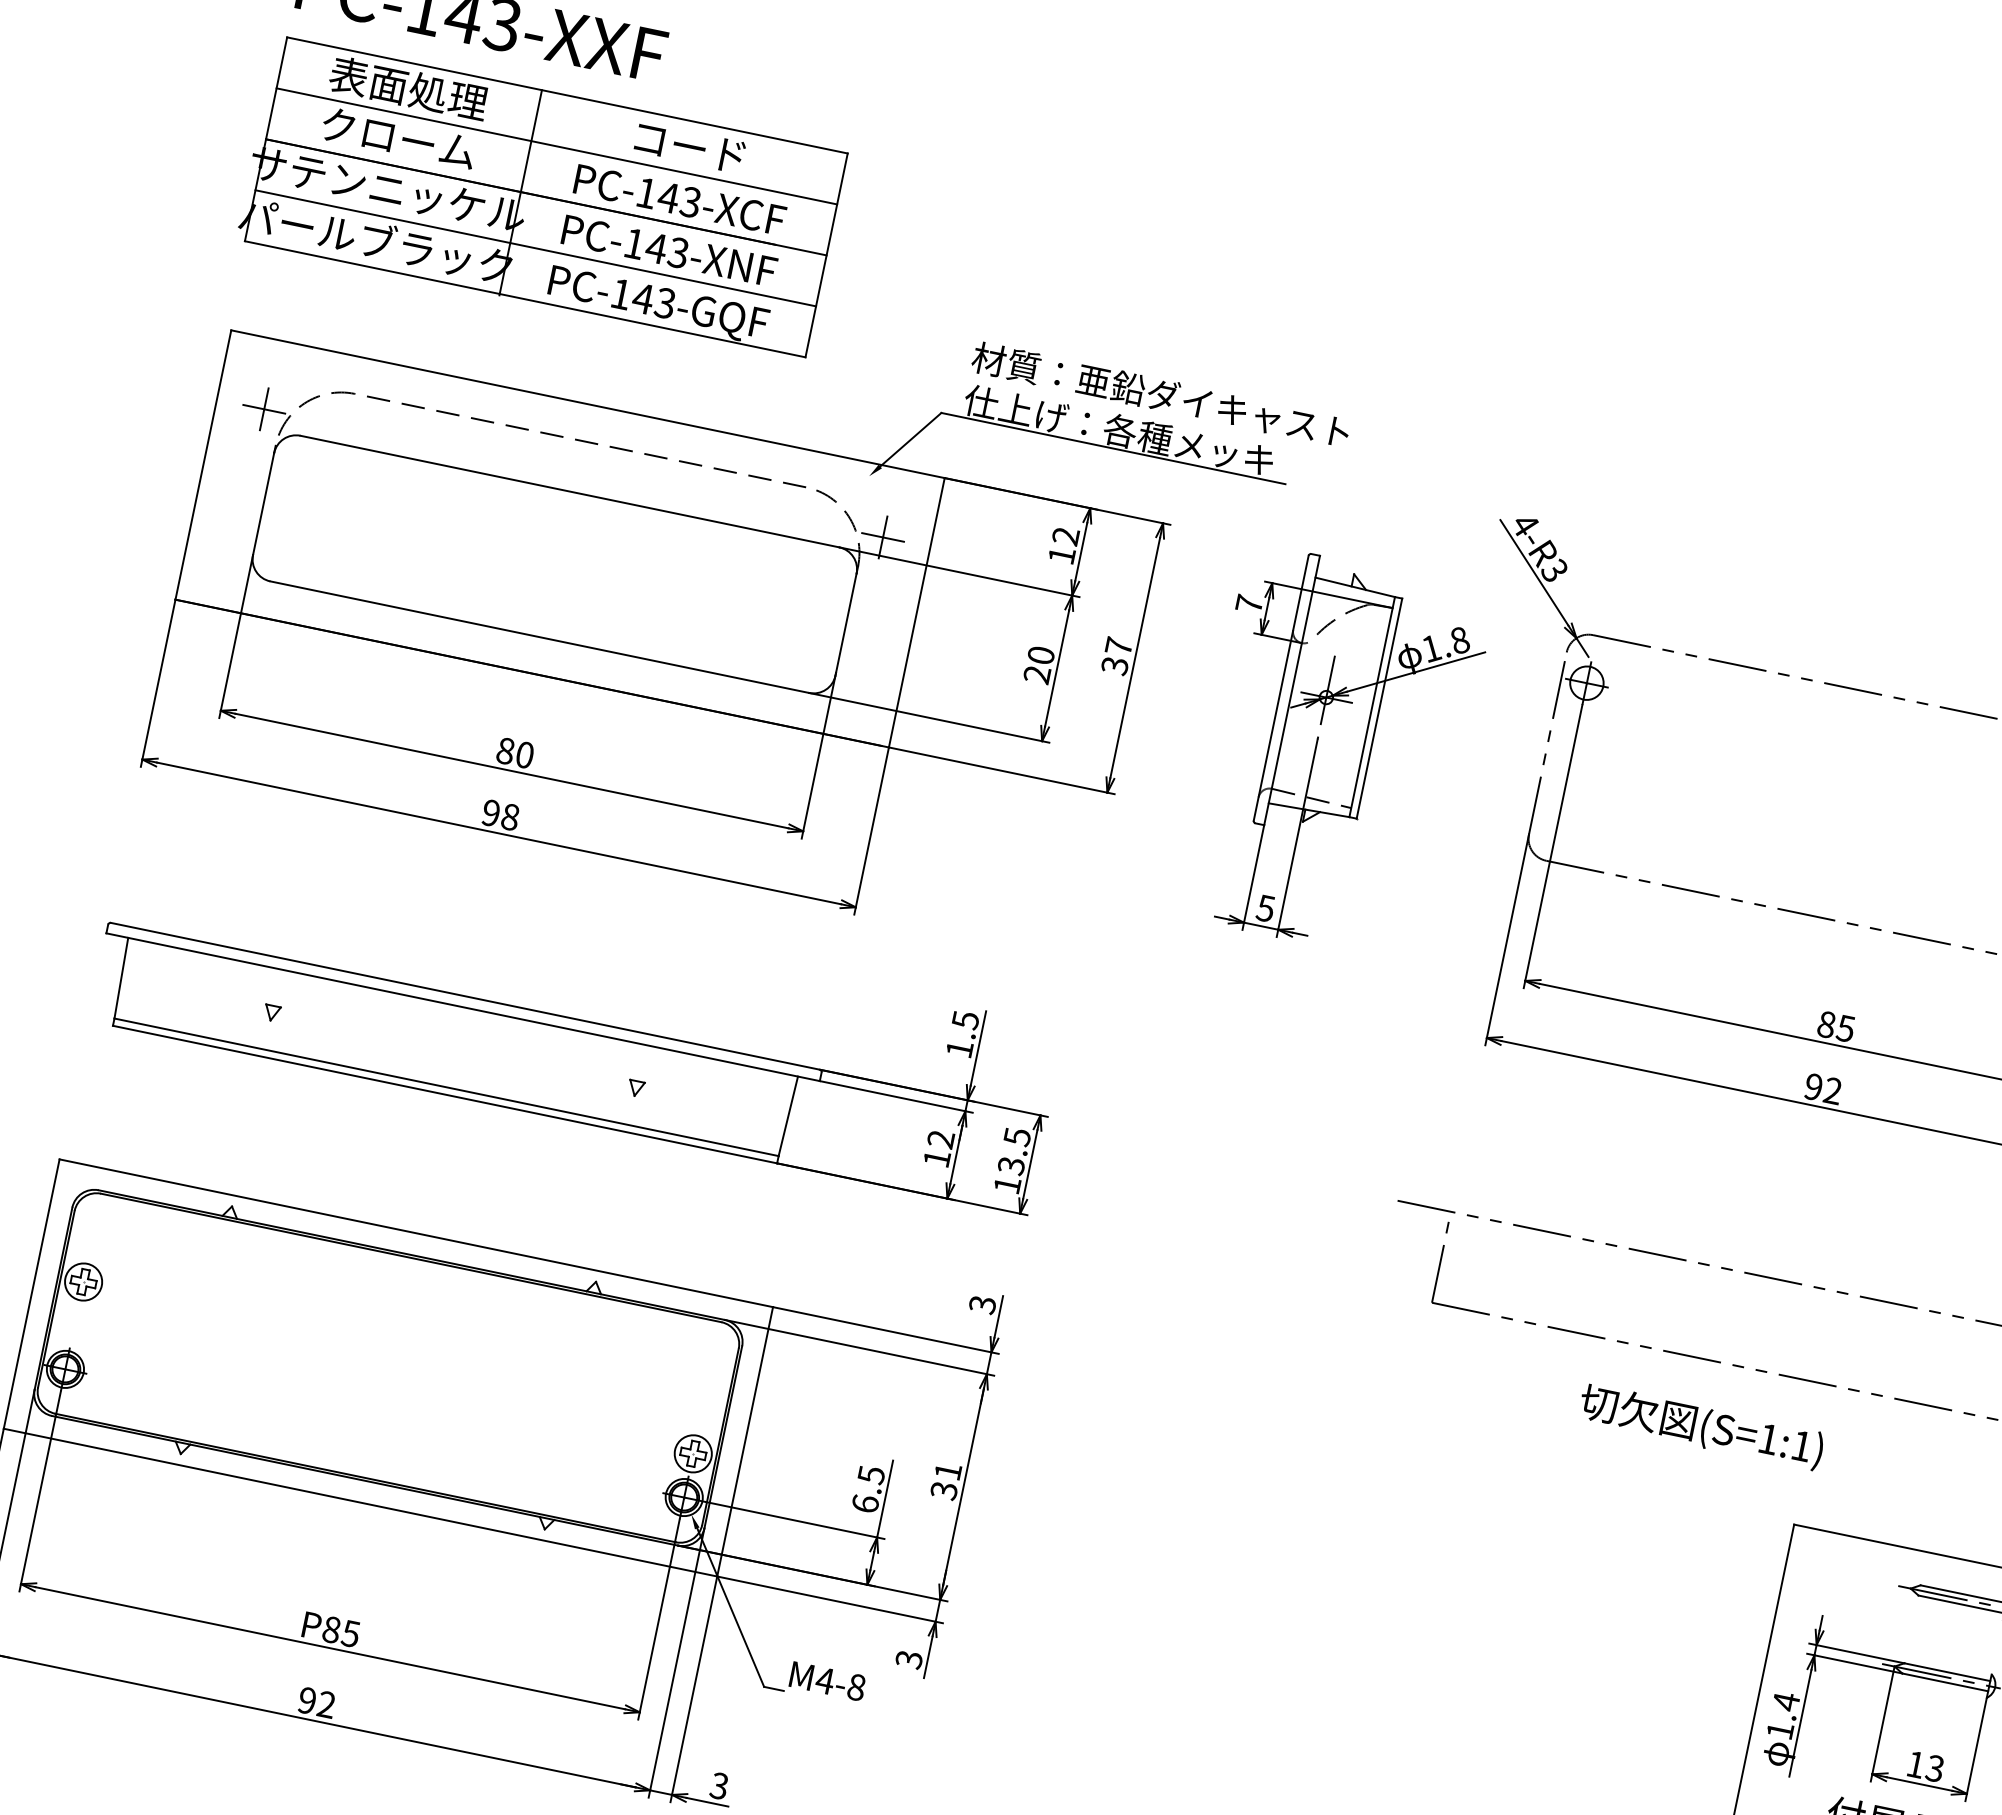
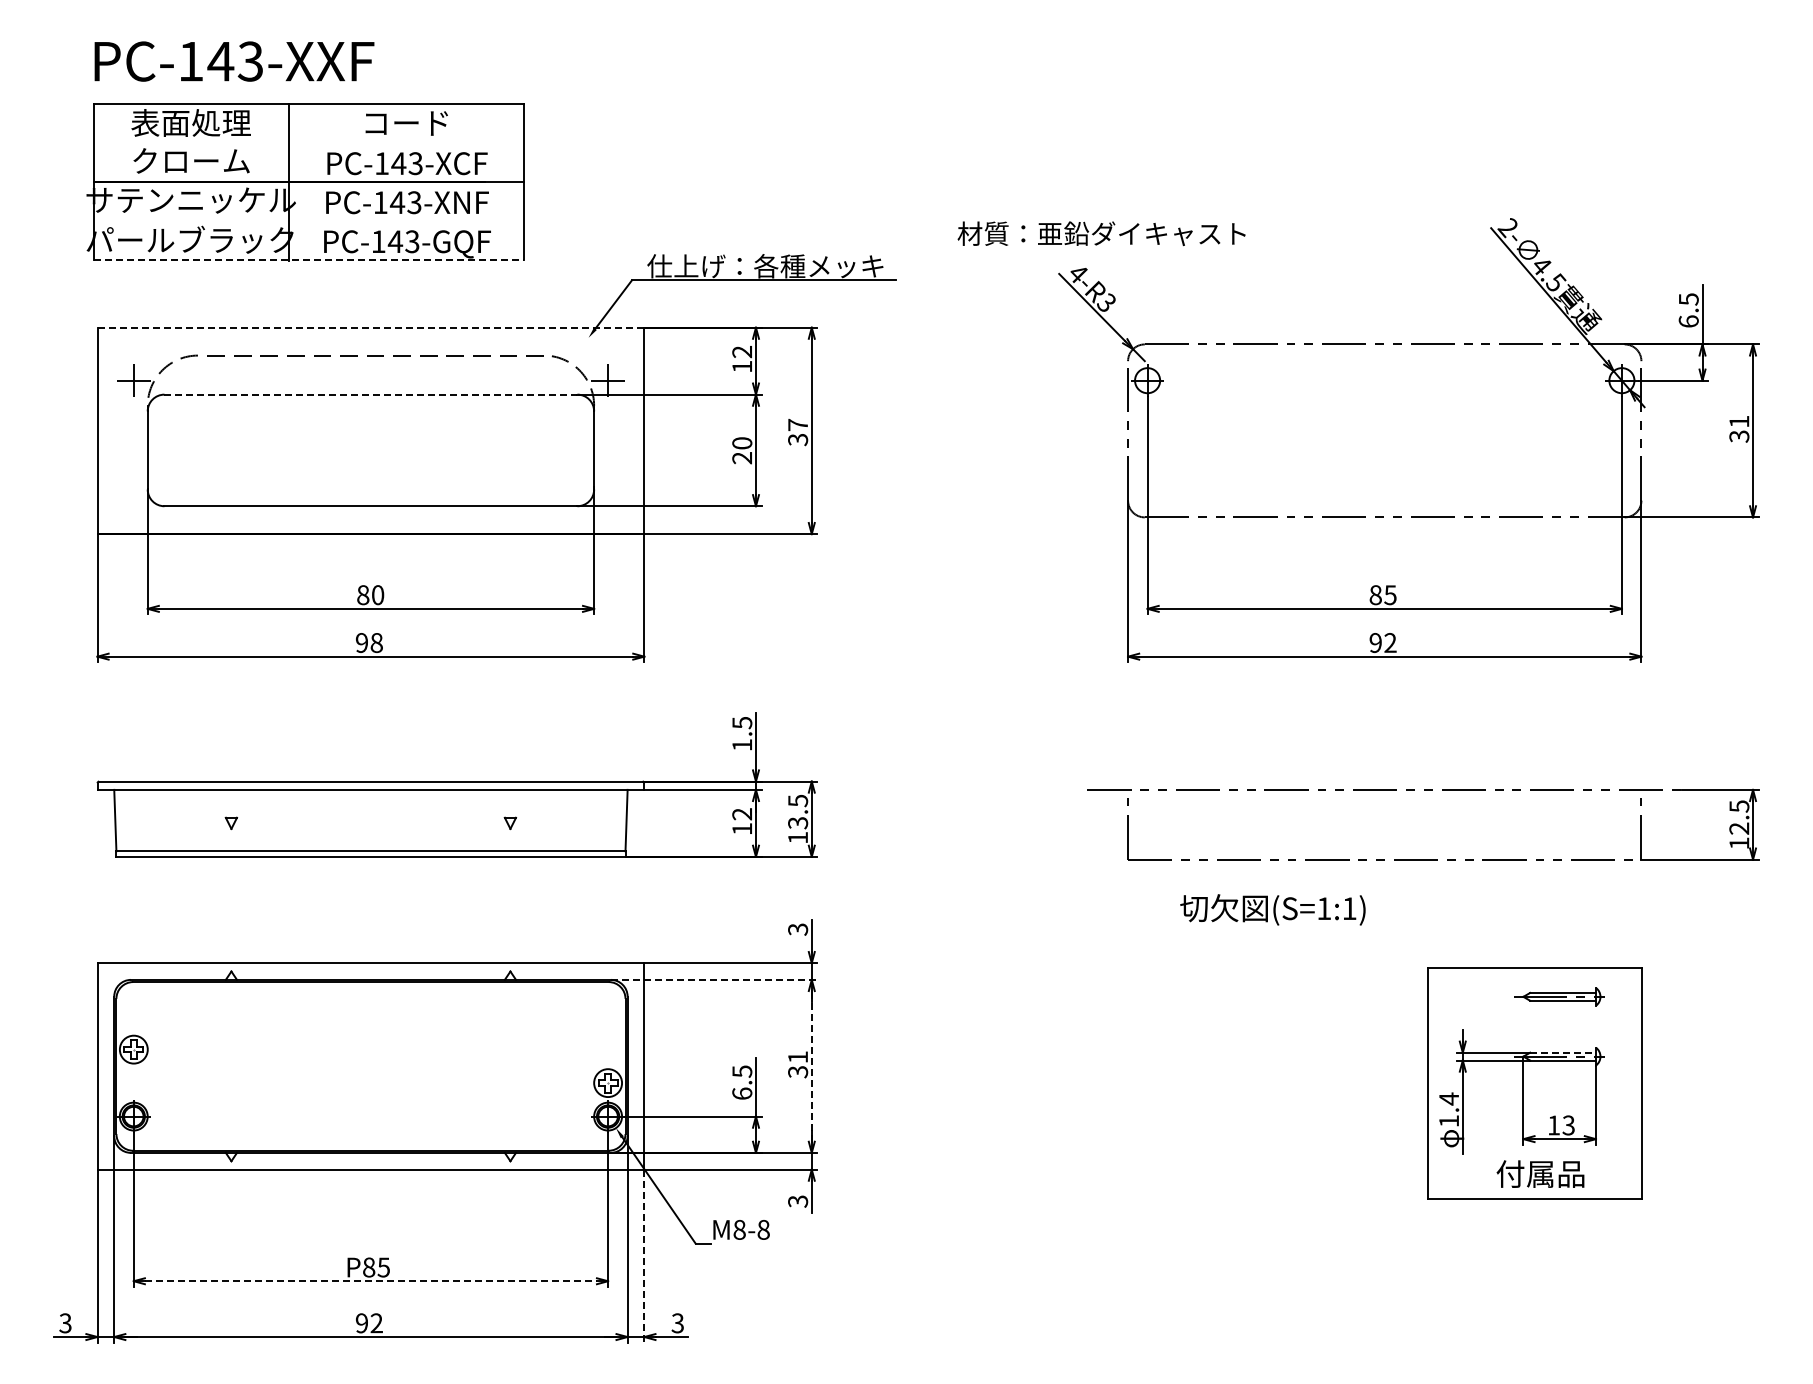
line: (556, 145) -> (308, 142), removed
line: (535, 248) -> (308, 221), removed
line: (524, 299) -> (308, 260), solid -> dashed
text: (1160, 394) -> (1101, 233), moved
line: (588, 404) -> (371, 327), solid -> dashed
line: (570, 491) -> (371, 394), solid -> dashed
part: (1335, 753) -> (973, 470), removed
line: (860, 1347) -> (714, 979), solid -> dashed
text: (1700, 1426) -> (1272, 909), moved
line: (963, 1485) -> (811, 1065), solid -> dashed
line: (329, 1648) -> (370, 1281), solid -> dashed
line: (1947, 1672) -> (1563, 1052), solid -> dashed
text: (825, 1680) -> (739, 1229), M4-8 -> M8-8
line: (693, 1689) -> (644, 1256), solid -> dashed

